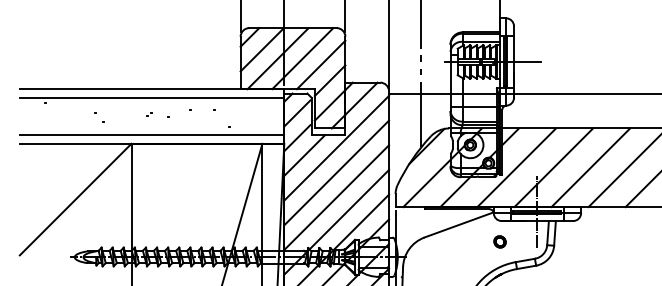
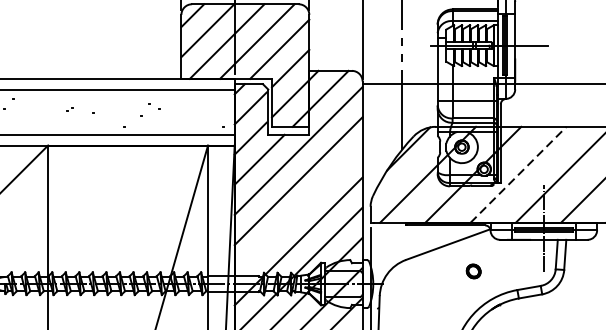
line: (516, 167) -> (518, 174), solid -> dashed
line: (336, 197) -> (298, 211), removed
part: (499, 241) -> (473, 270), moved

